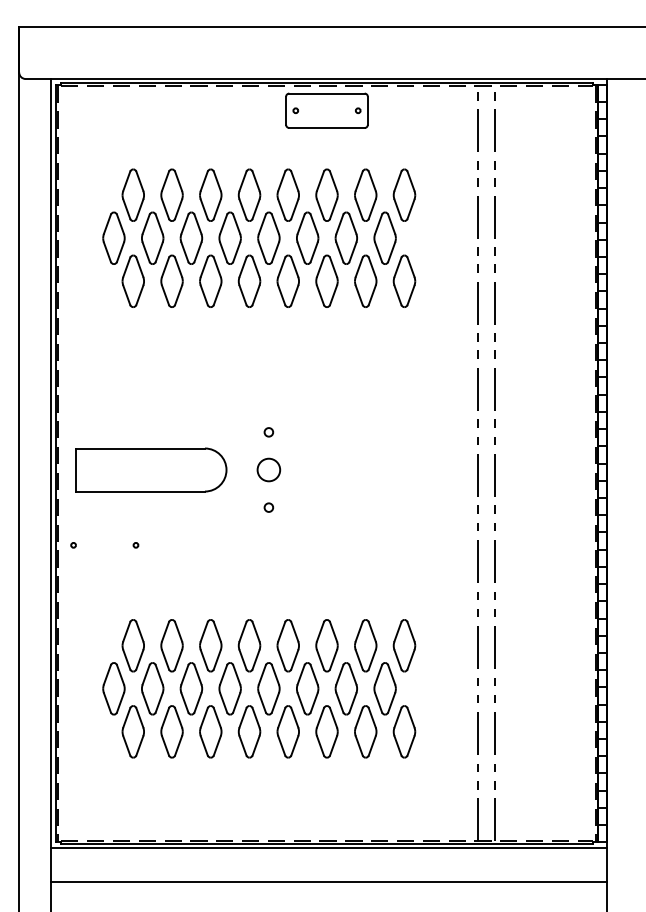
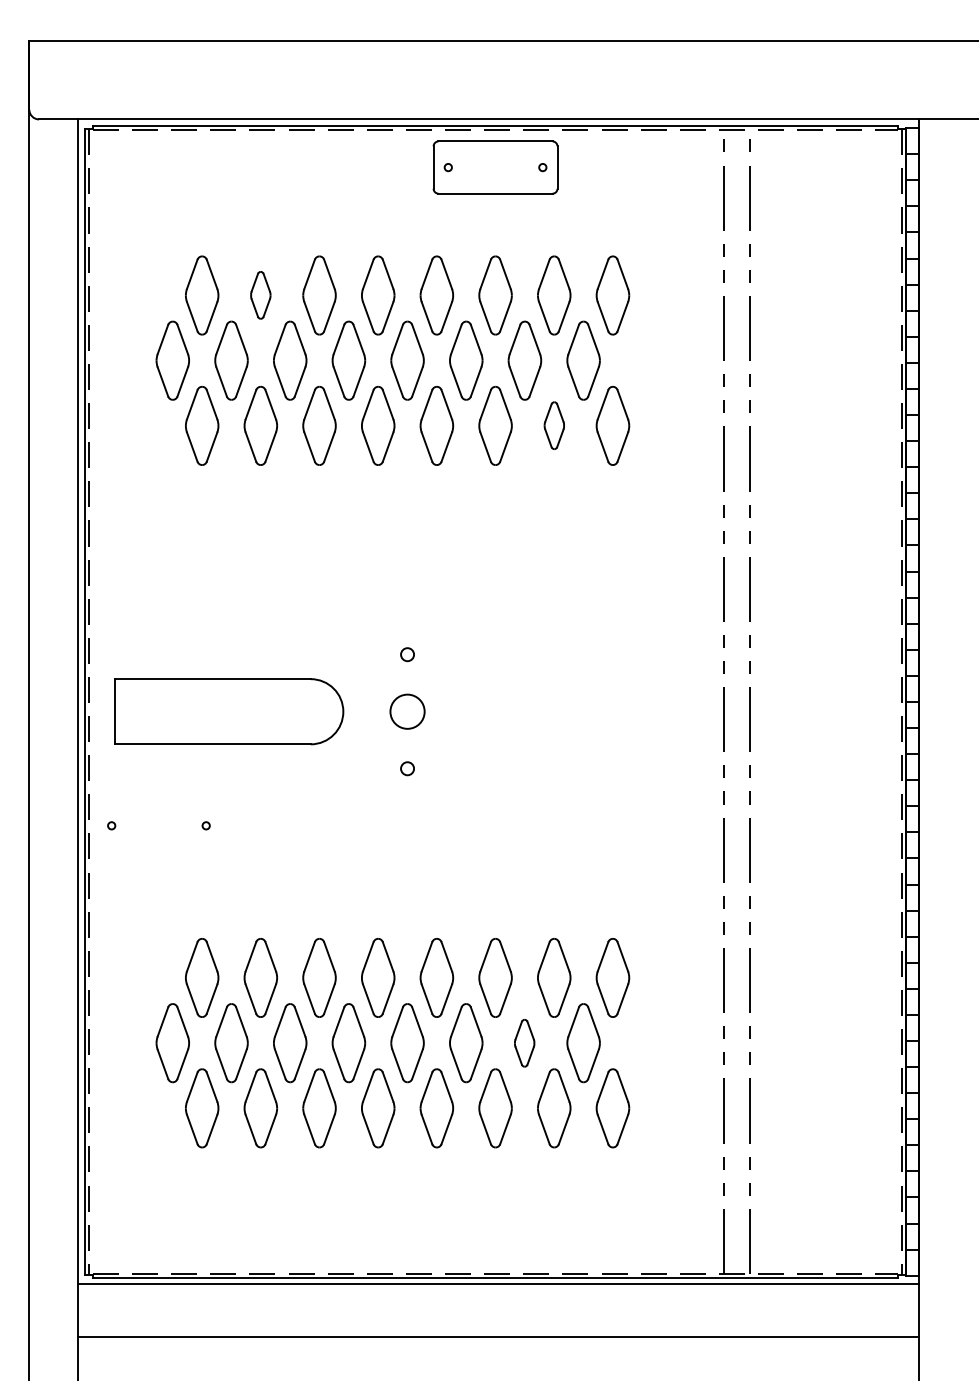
part: (171, 194) -> (260, 294), size x0.6
part: (365, 280) -> (553, 424), size x0.6
part: (345, 688) -> (523, 1042), size x0.6

